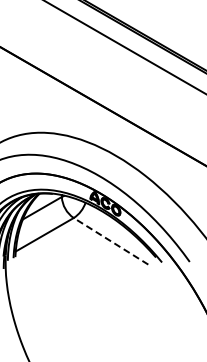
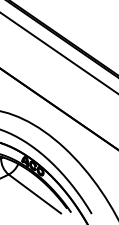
line: (111, 241) -> (35, 194), dashed -> solid

